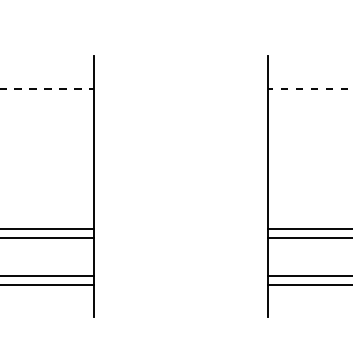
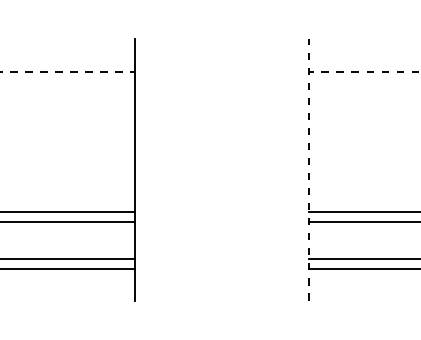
line: (267, 186) -> (308, 169), solid -> dashed

